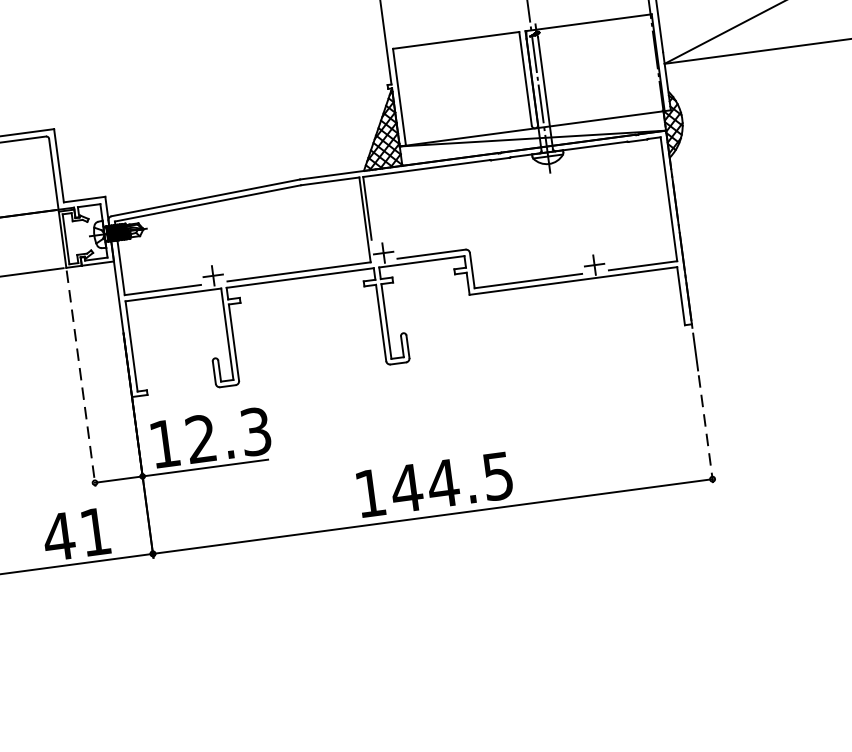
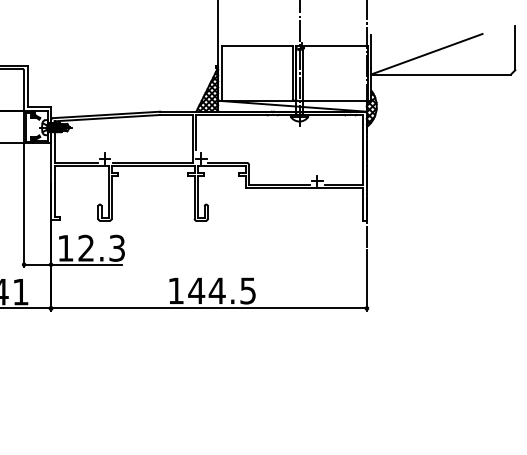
line: (81, 377) -> (24, 205), dashed -> solid
line: (705, 429) -> (366, 280), dashed -> solid

